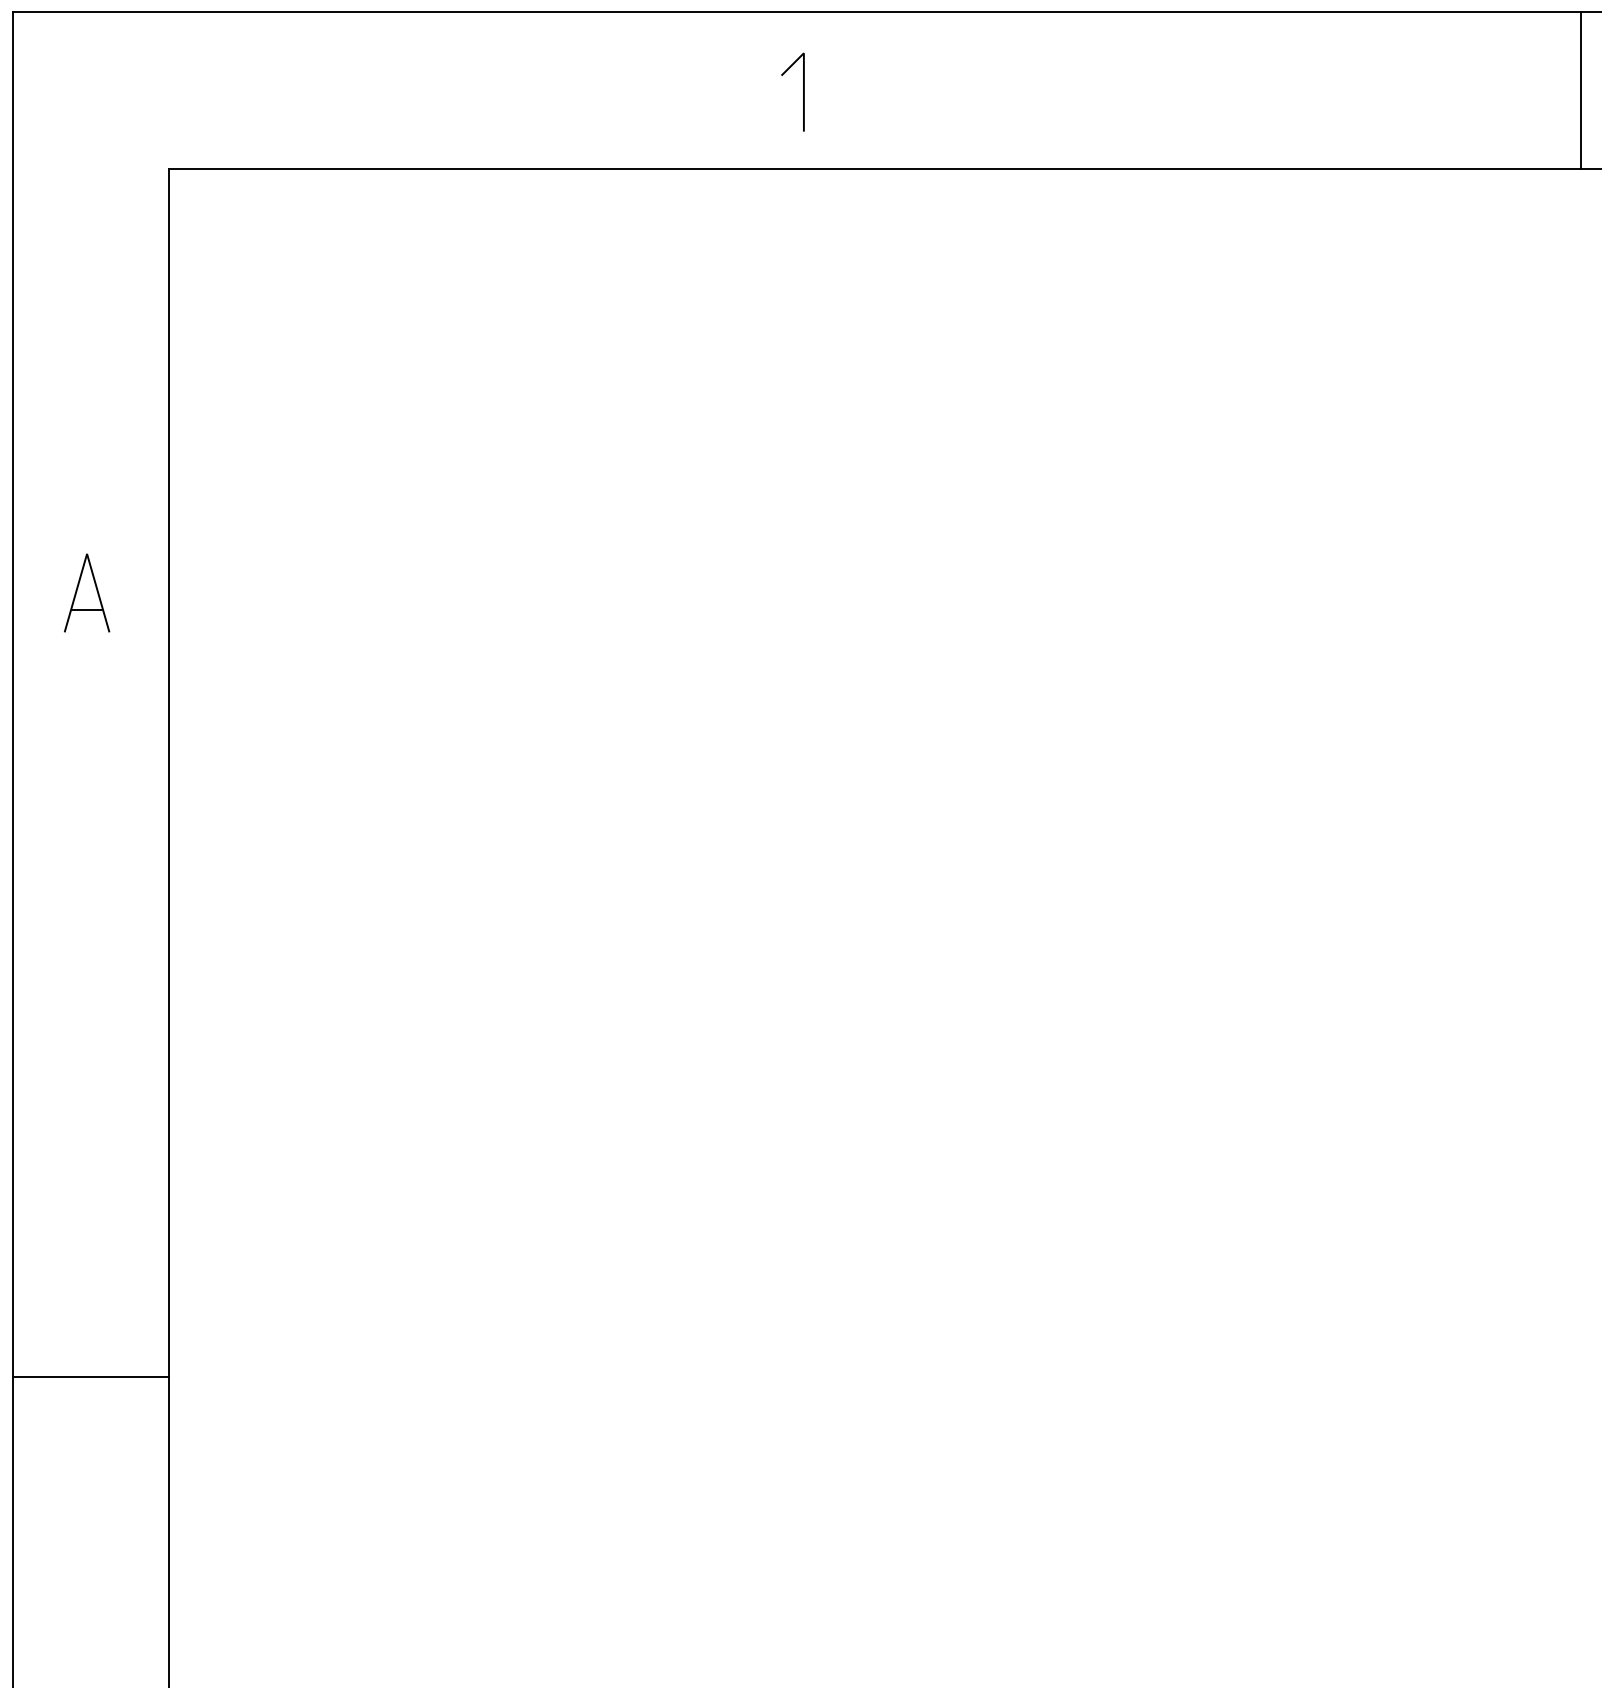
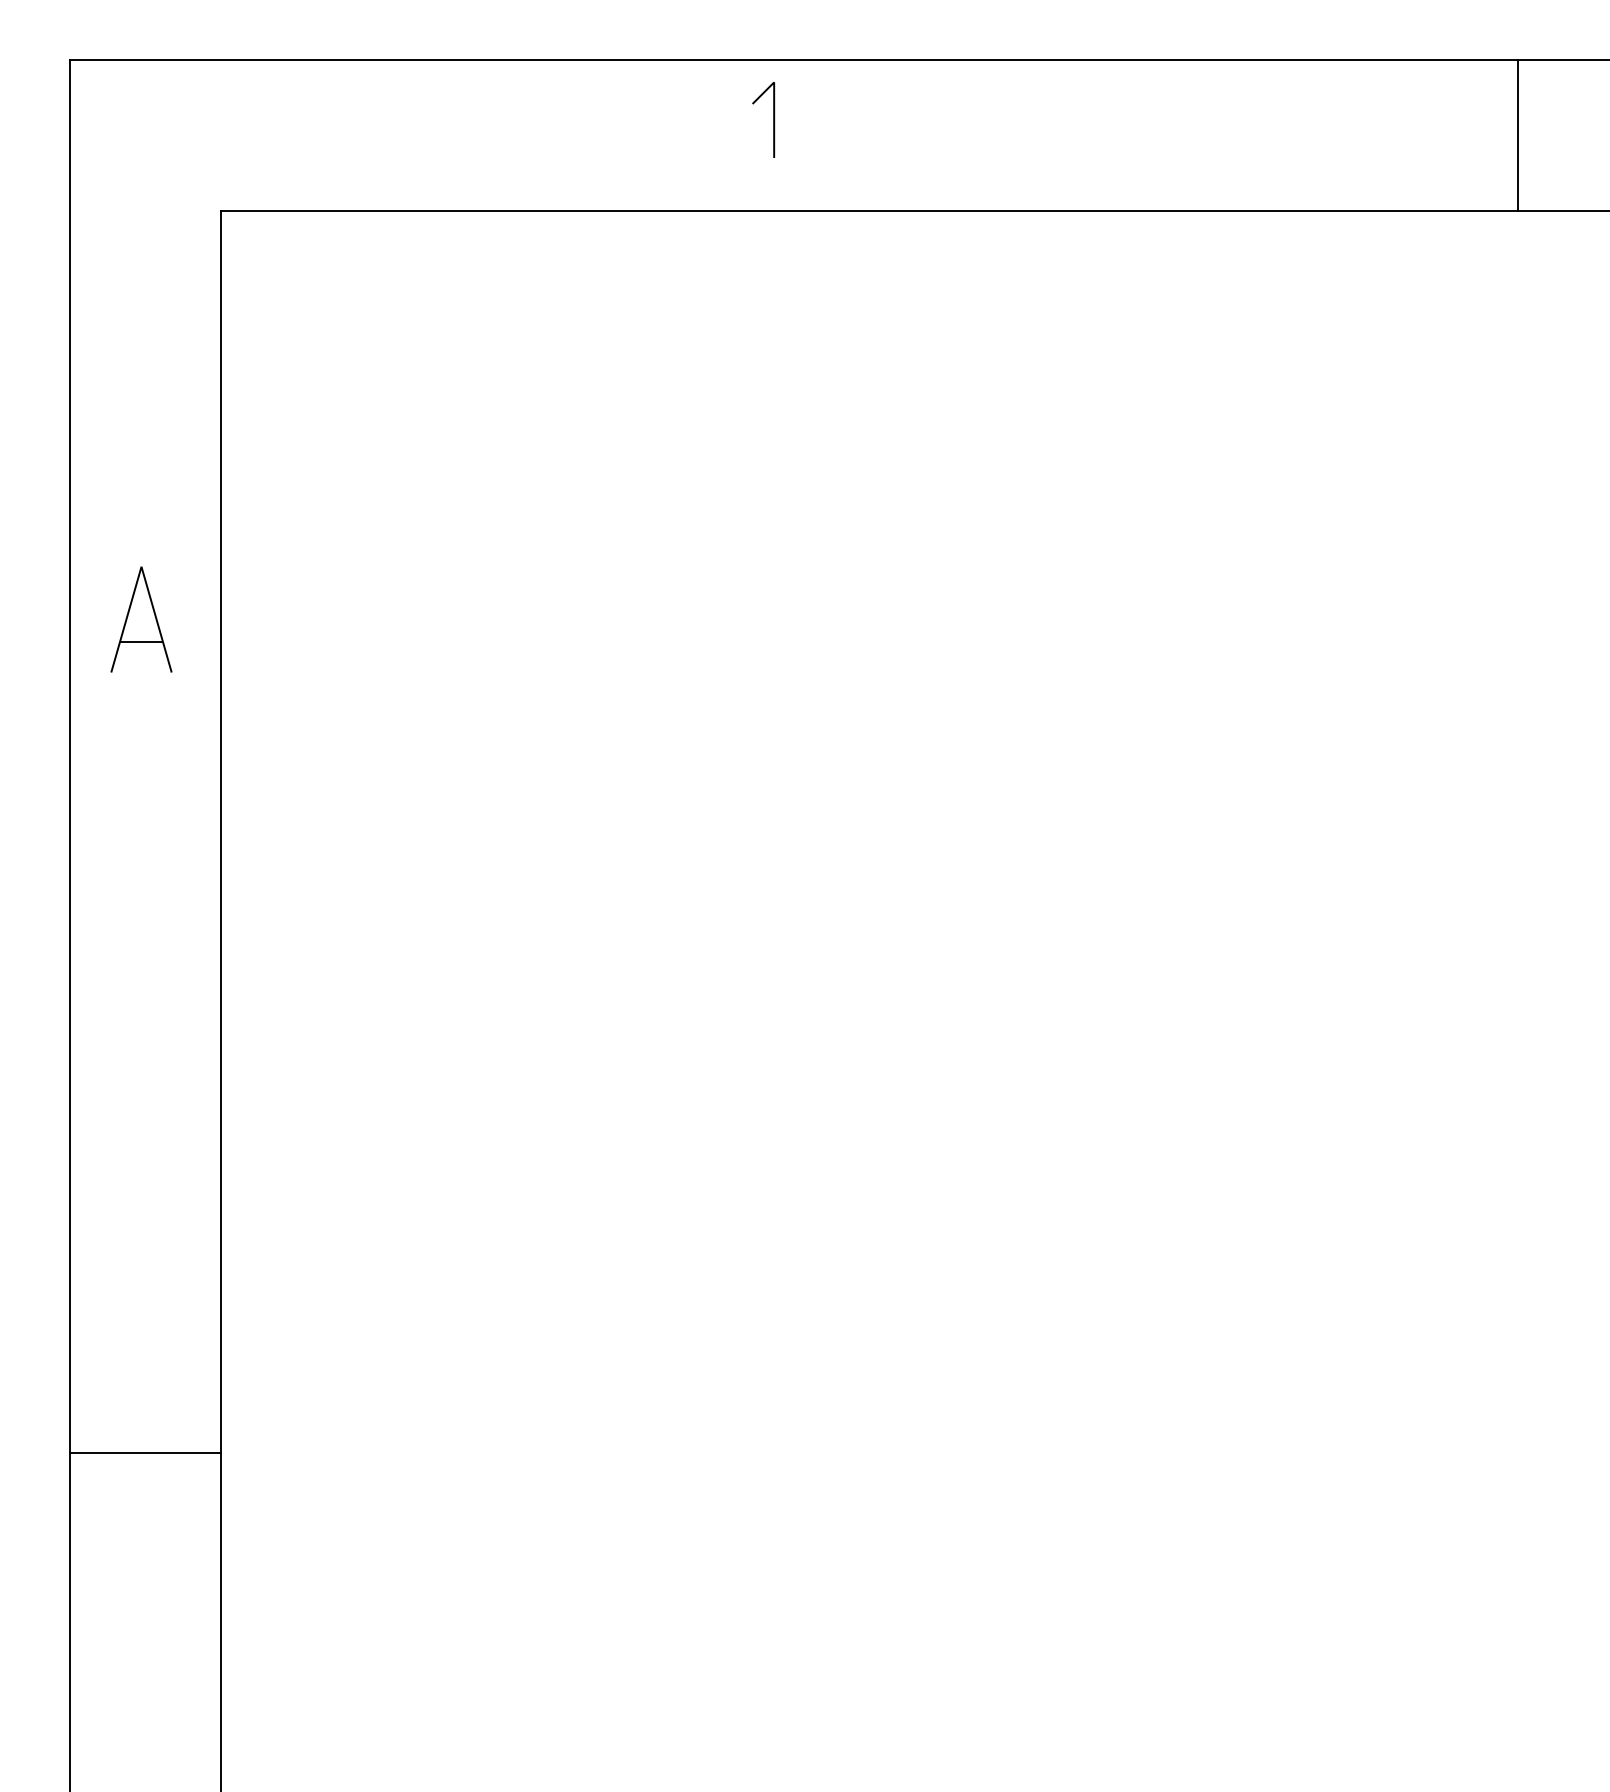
line: (1580, 90) -> (1517, 135), moved
line: (803, 91) -> (773, 119), moved
part: (87, 593) -> (141, 619), size x1.4
line: (90, 1376) -> (144, 1452), moved

